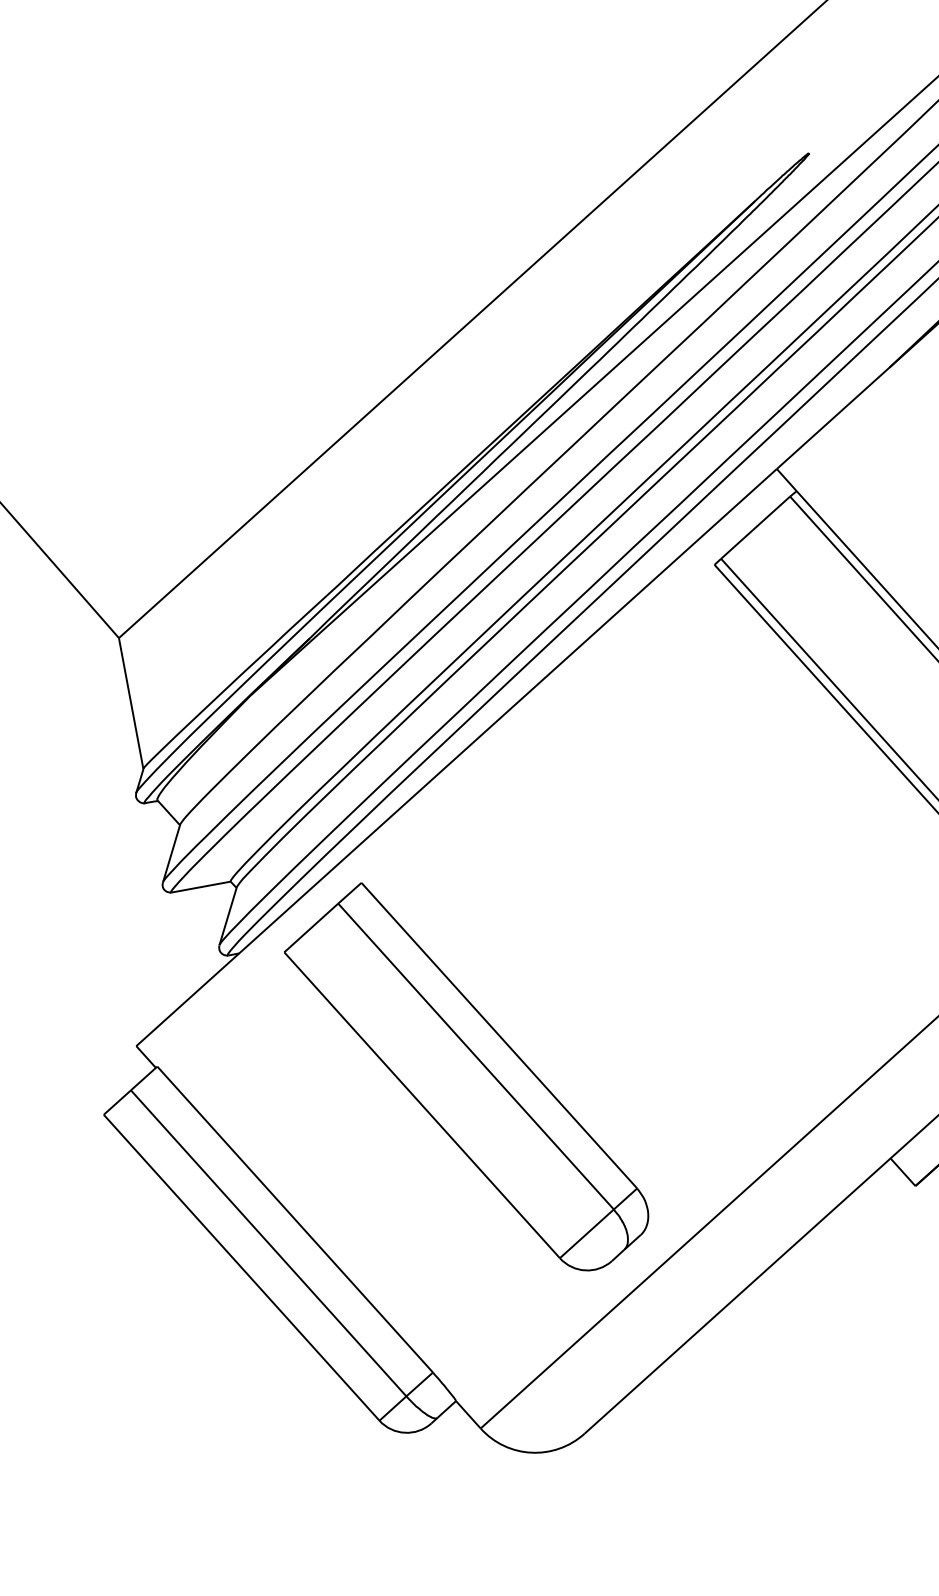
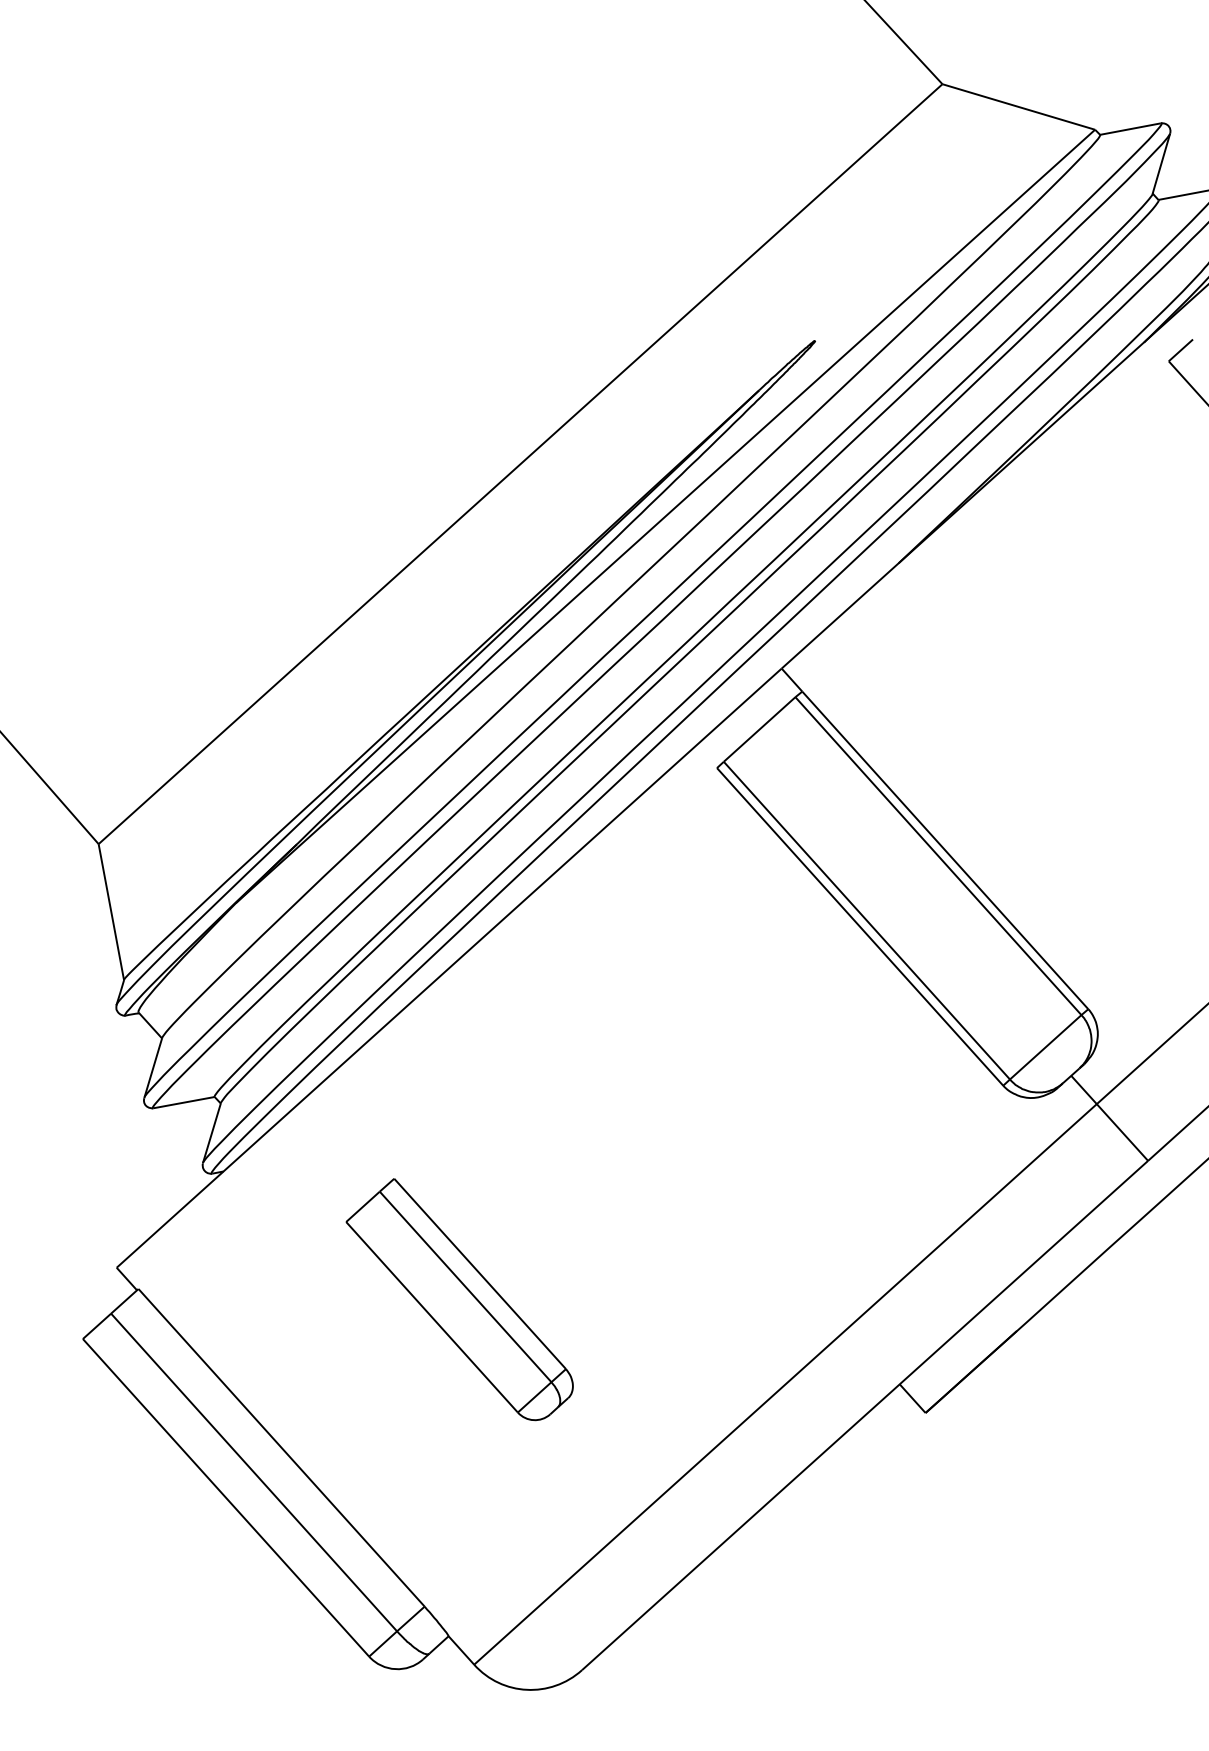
part: (466, 1076) -> (459, 1299), size x0.6

